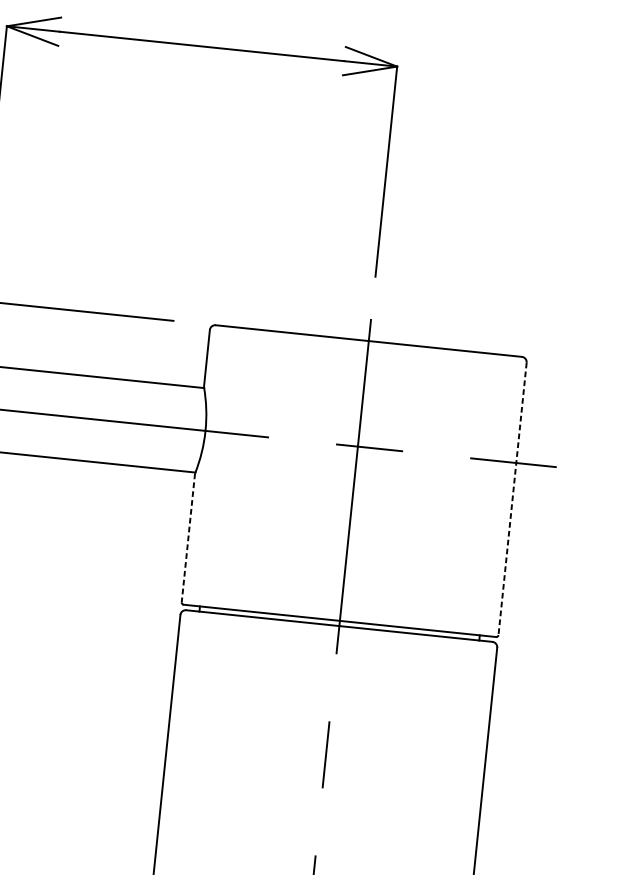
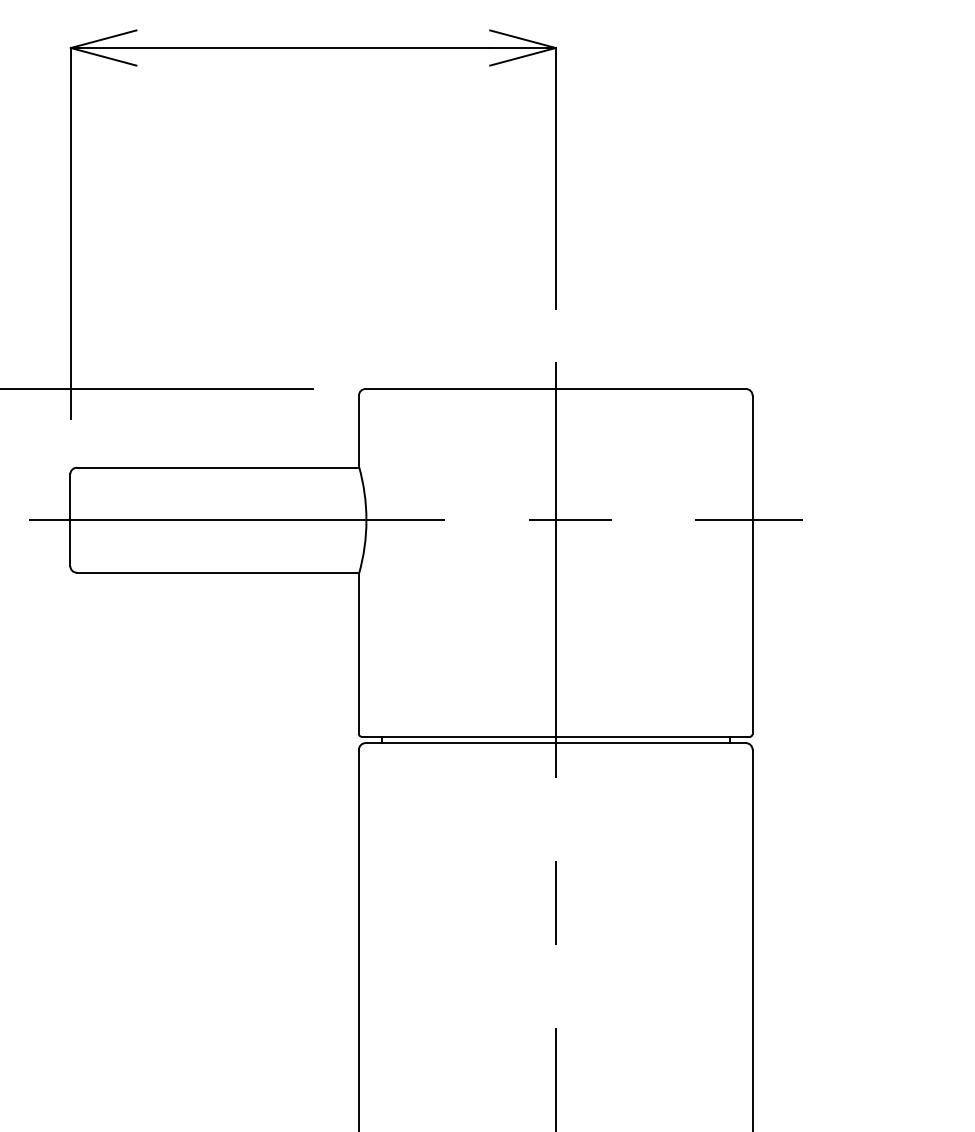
line: (512, 499) -> (752, 565), dashed -> solid
line: (187, 538) -> (358, 654), dashed -> solid

